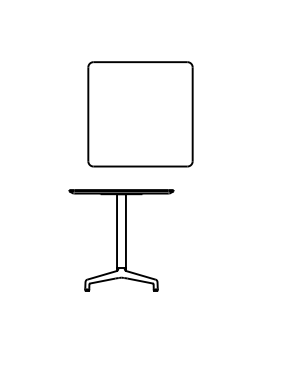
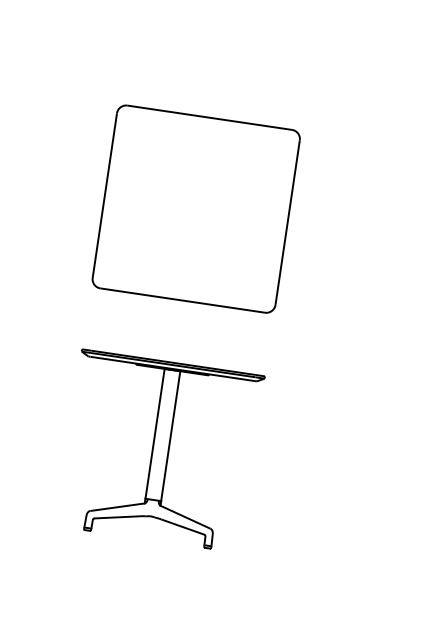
part: (121, 240) -> (160, 451), moved

